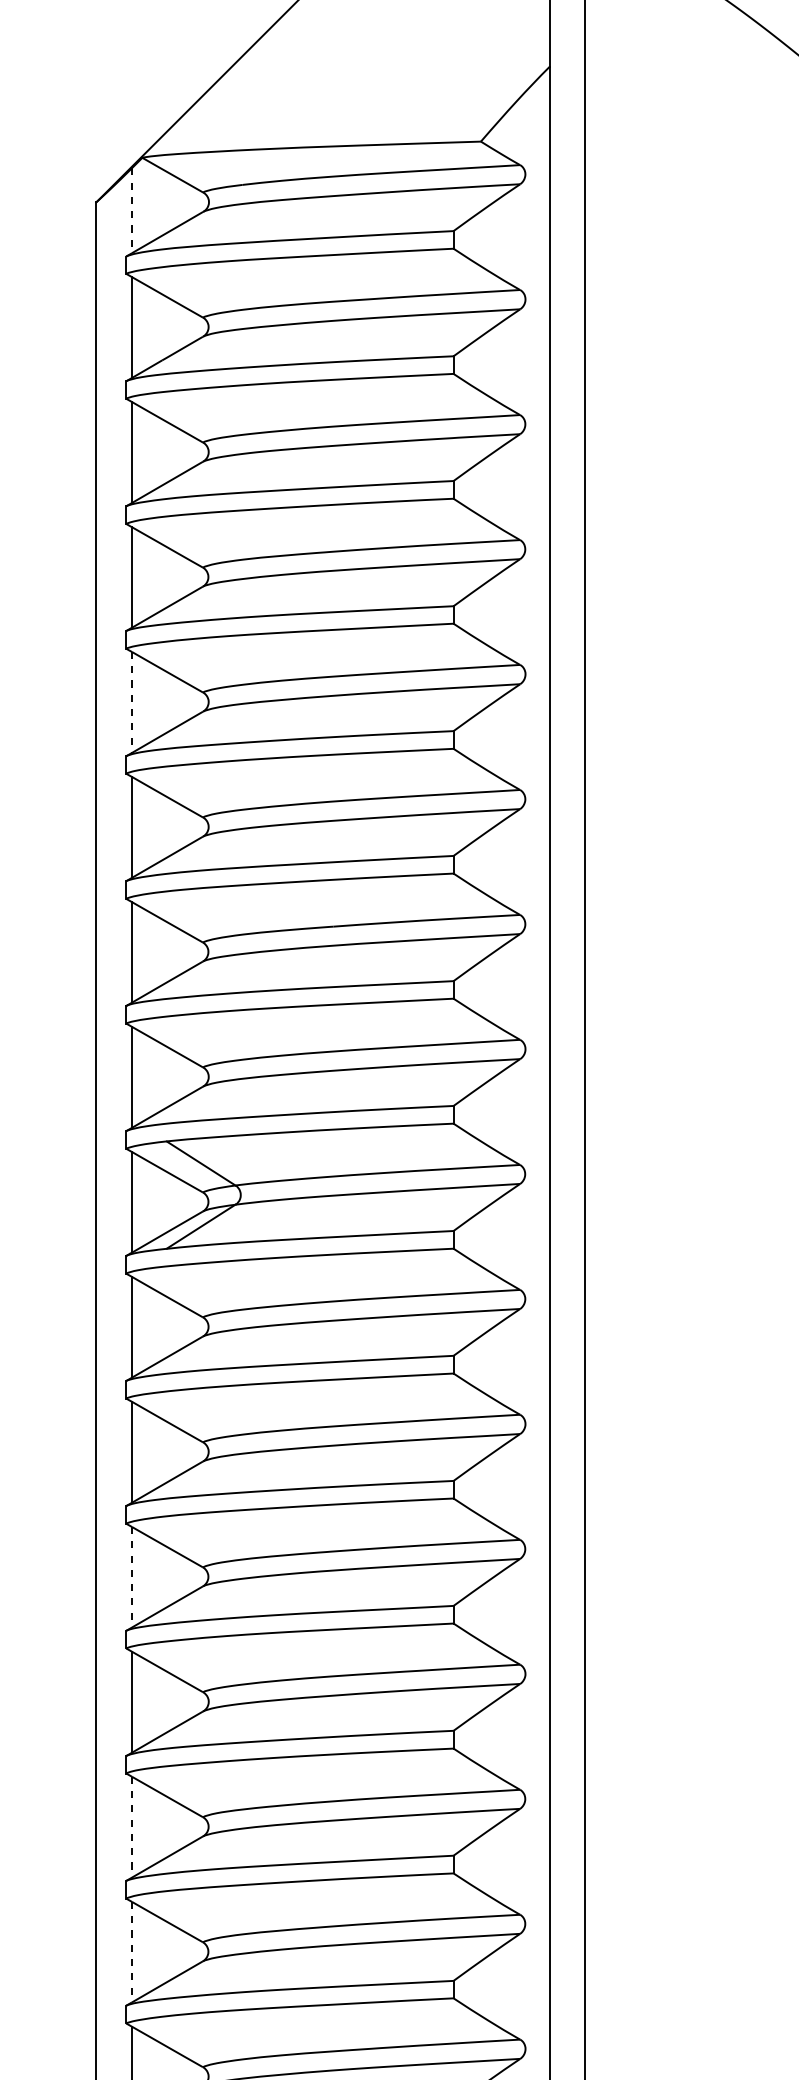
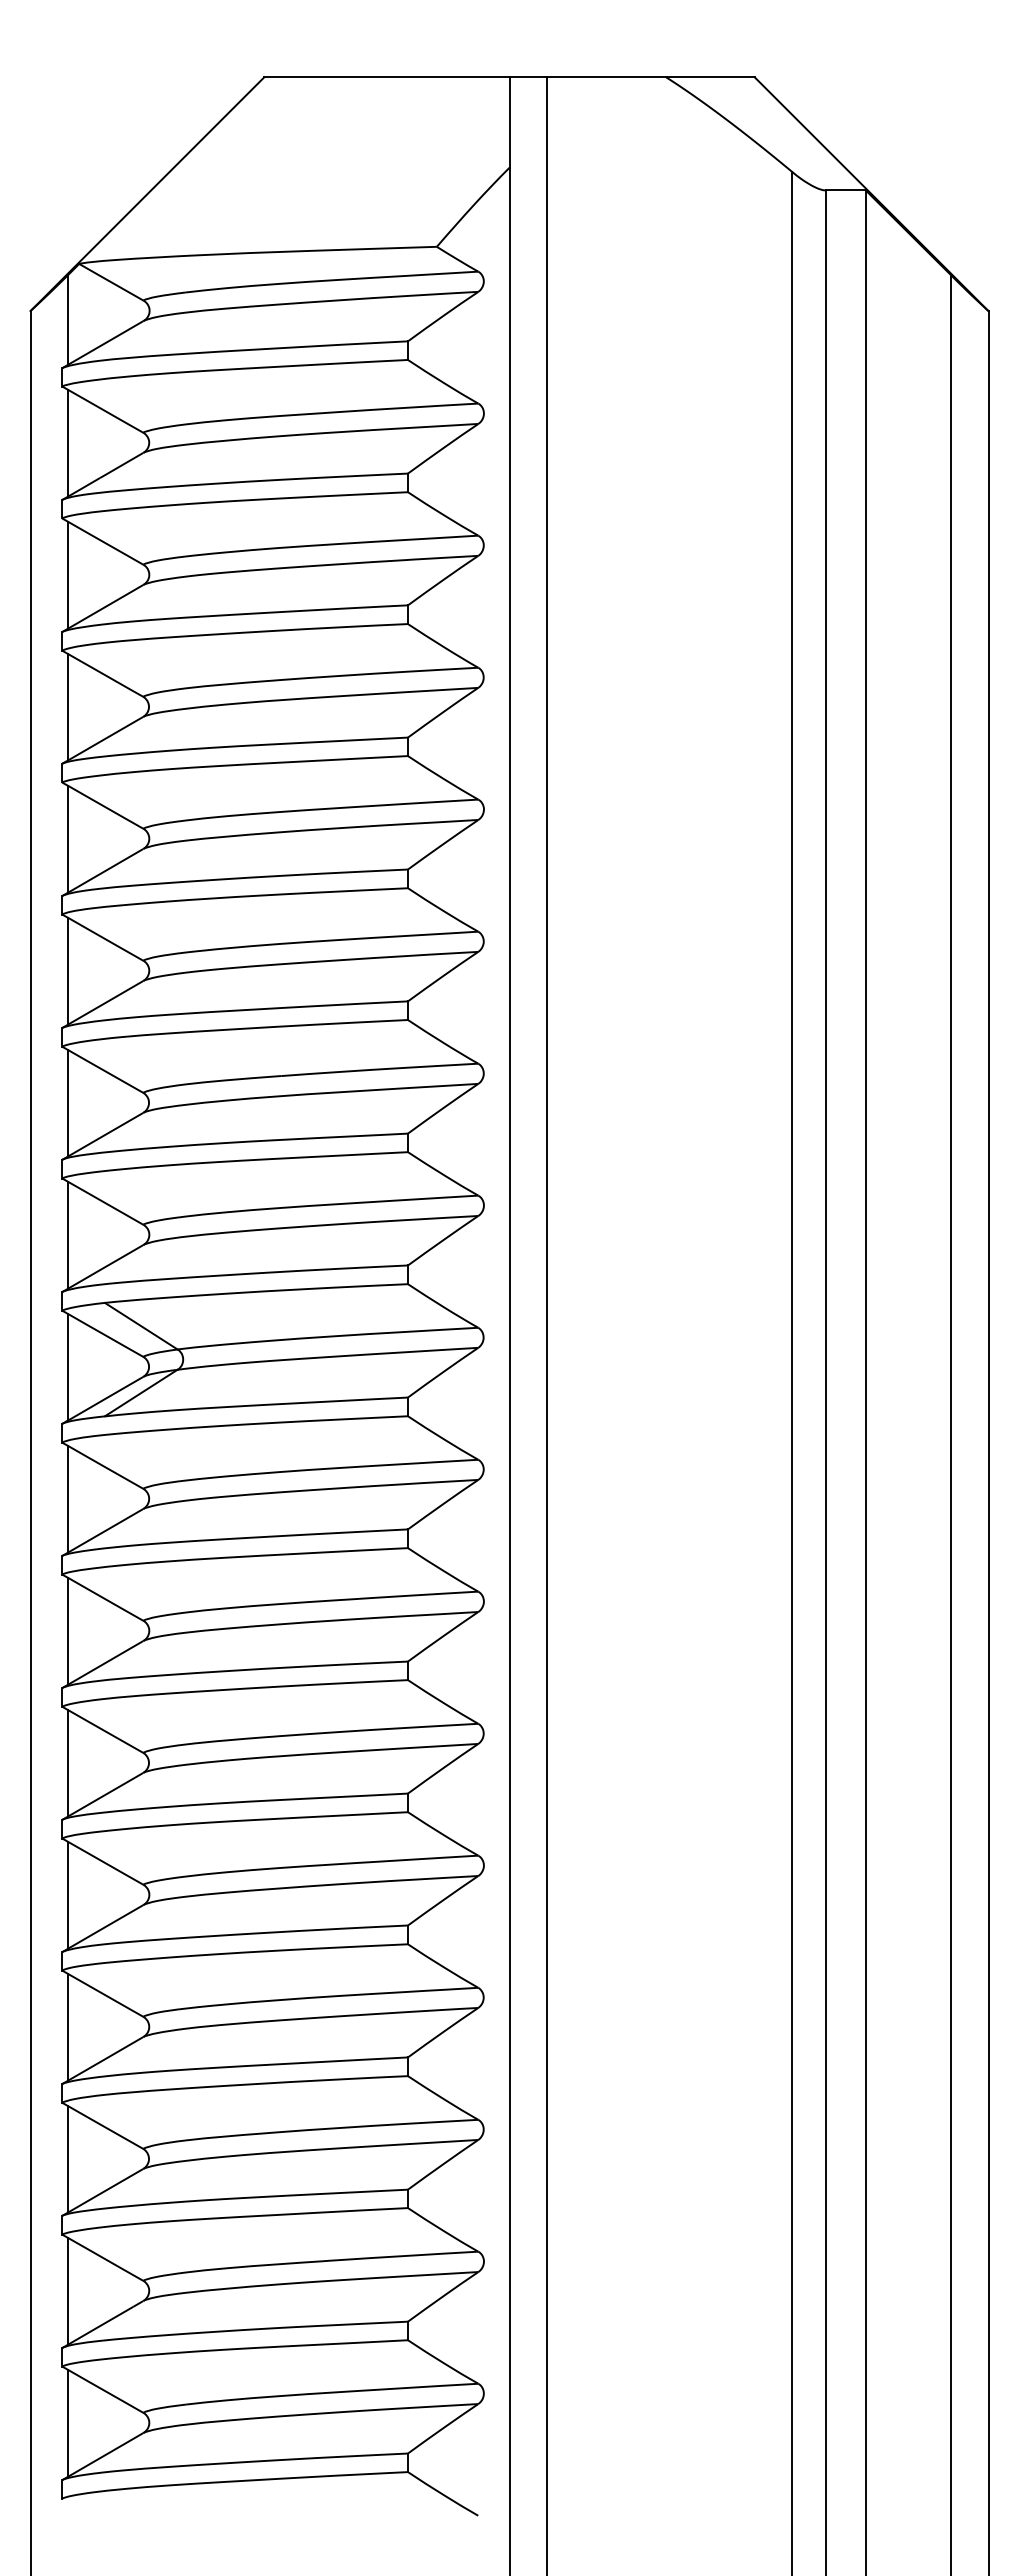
line: (132, 210) -> (68, 319), dashed -> solid
line: (132, 702) -> (68, 839), dashed -> solid
line: (132, 1577) -> (68, 1763), dashed -> solid
line: (132, 1827) -> (68, 2027), dashed -> solid
line: (132, 1952) -> (68, 2159), dashed -> solid

